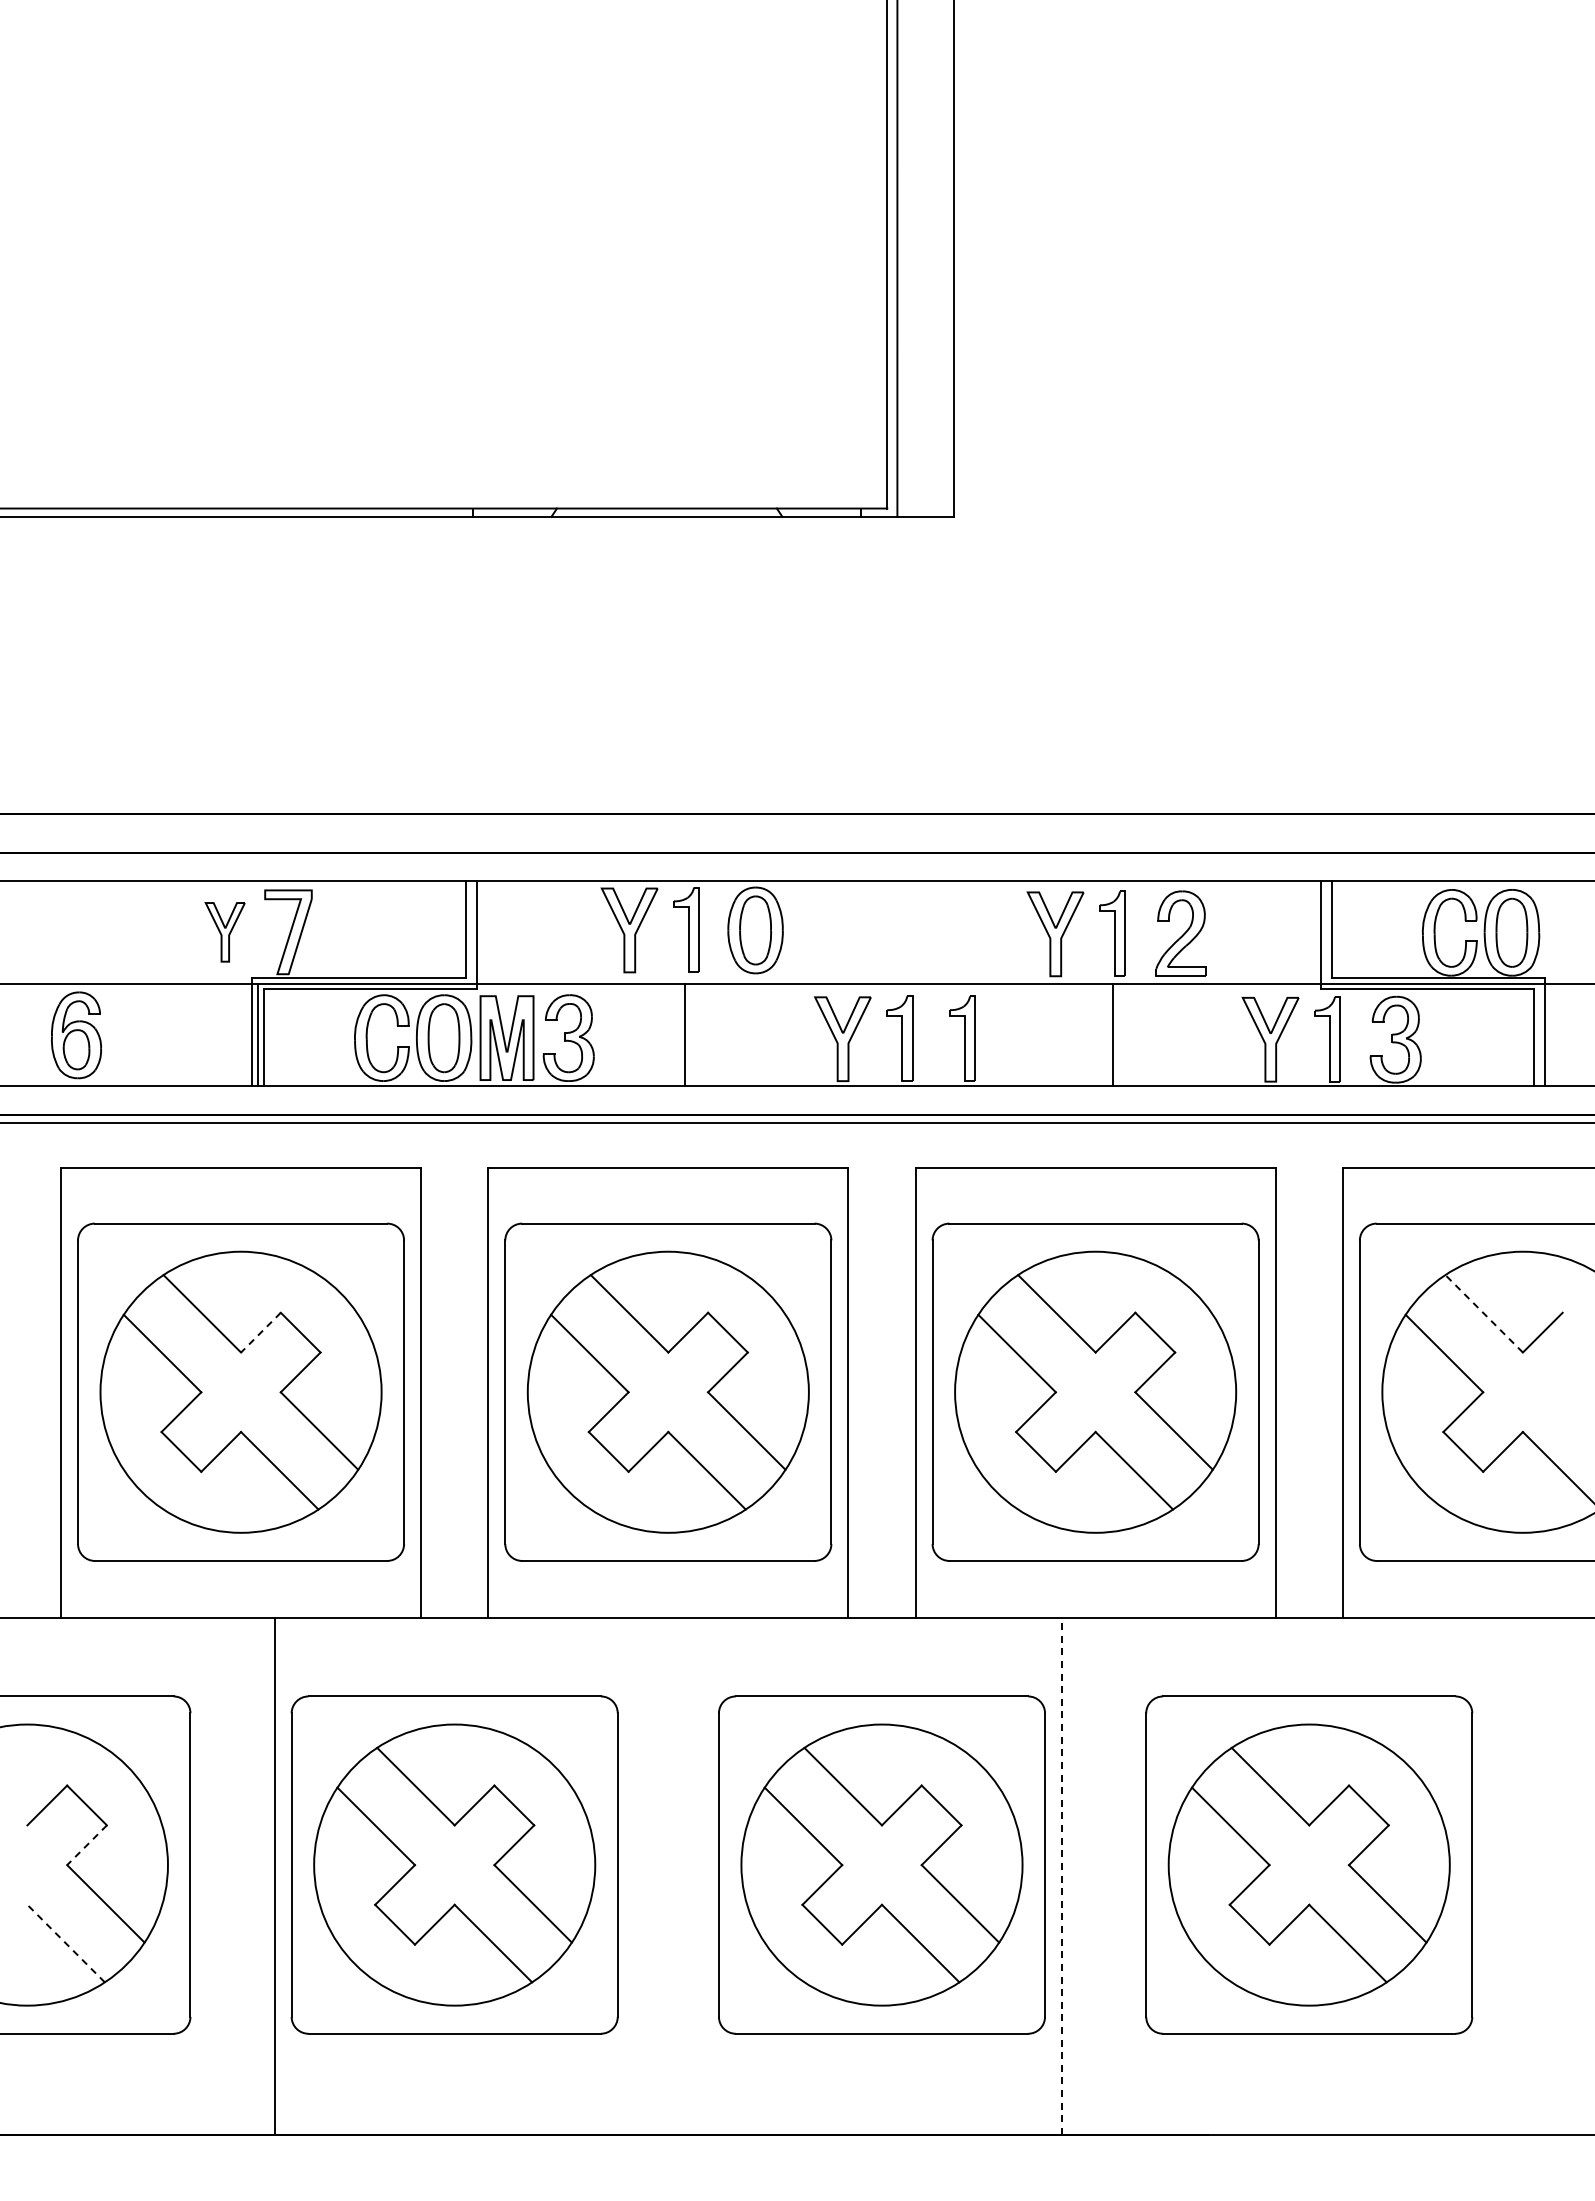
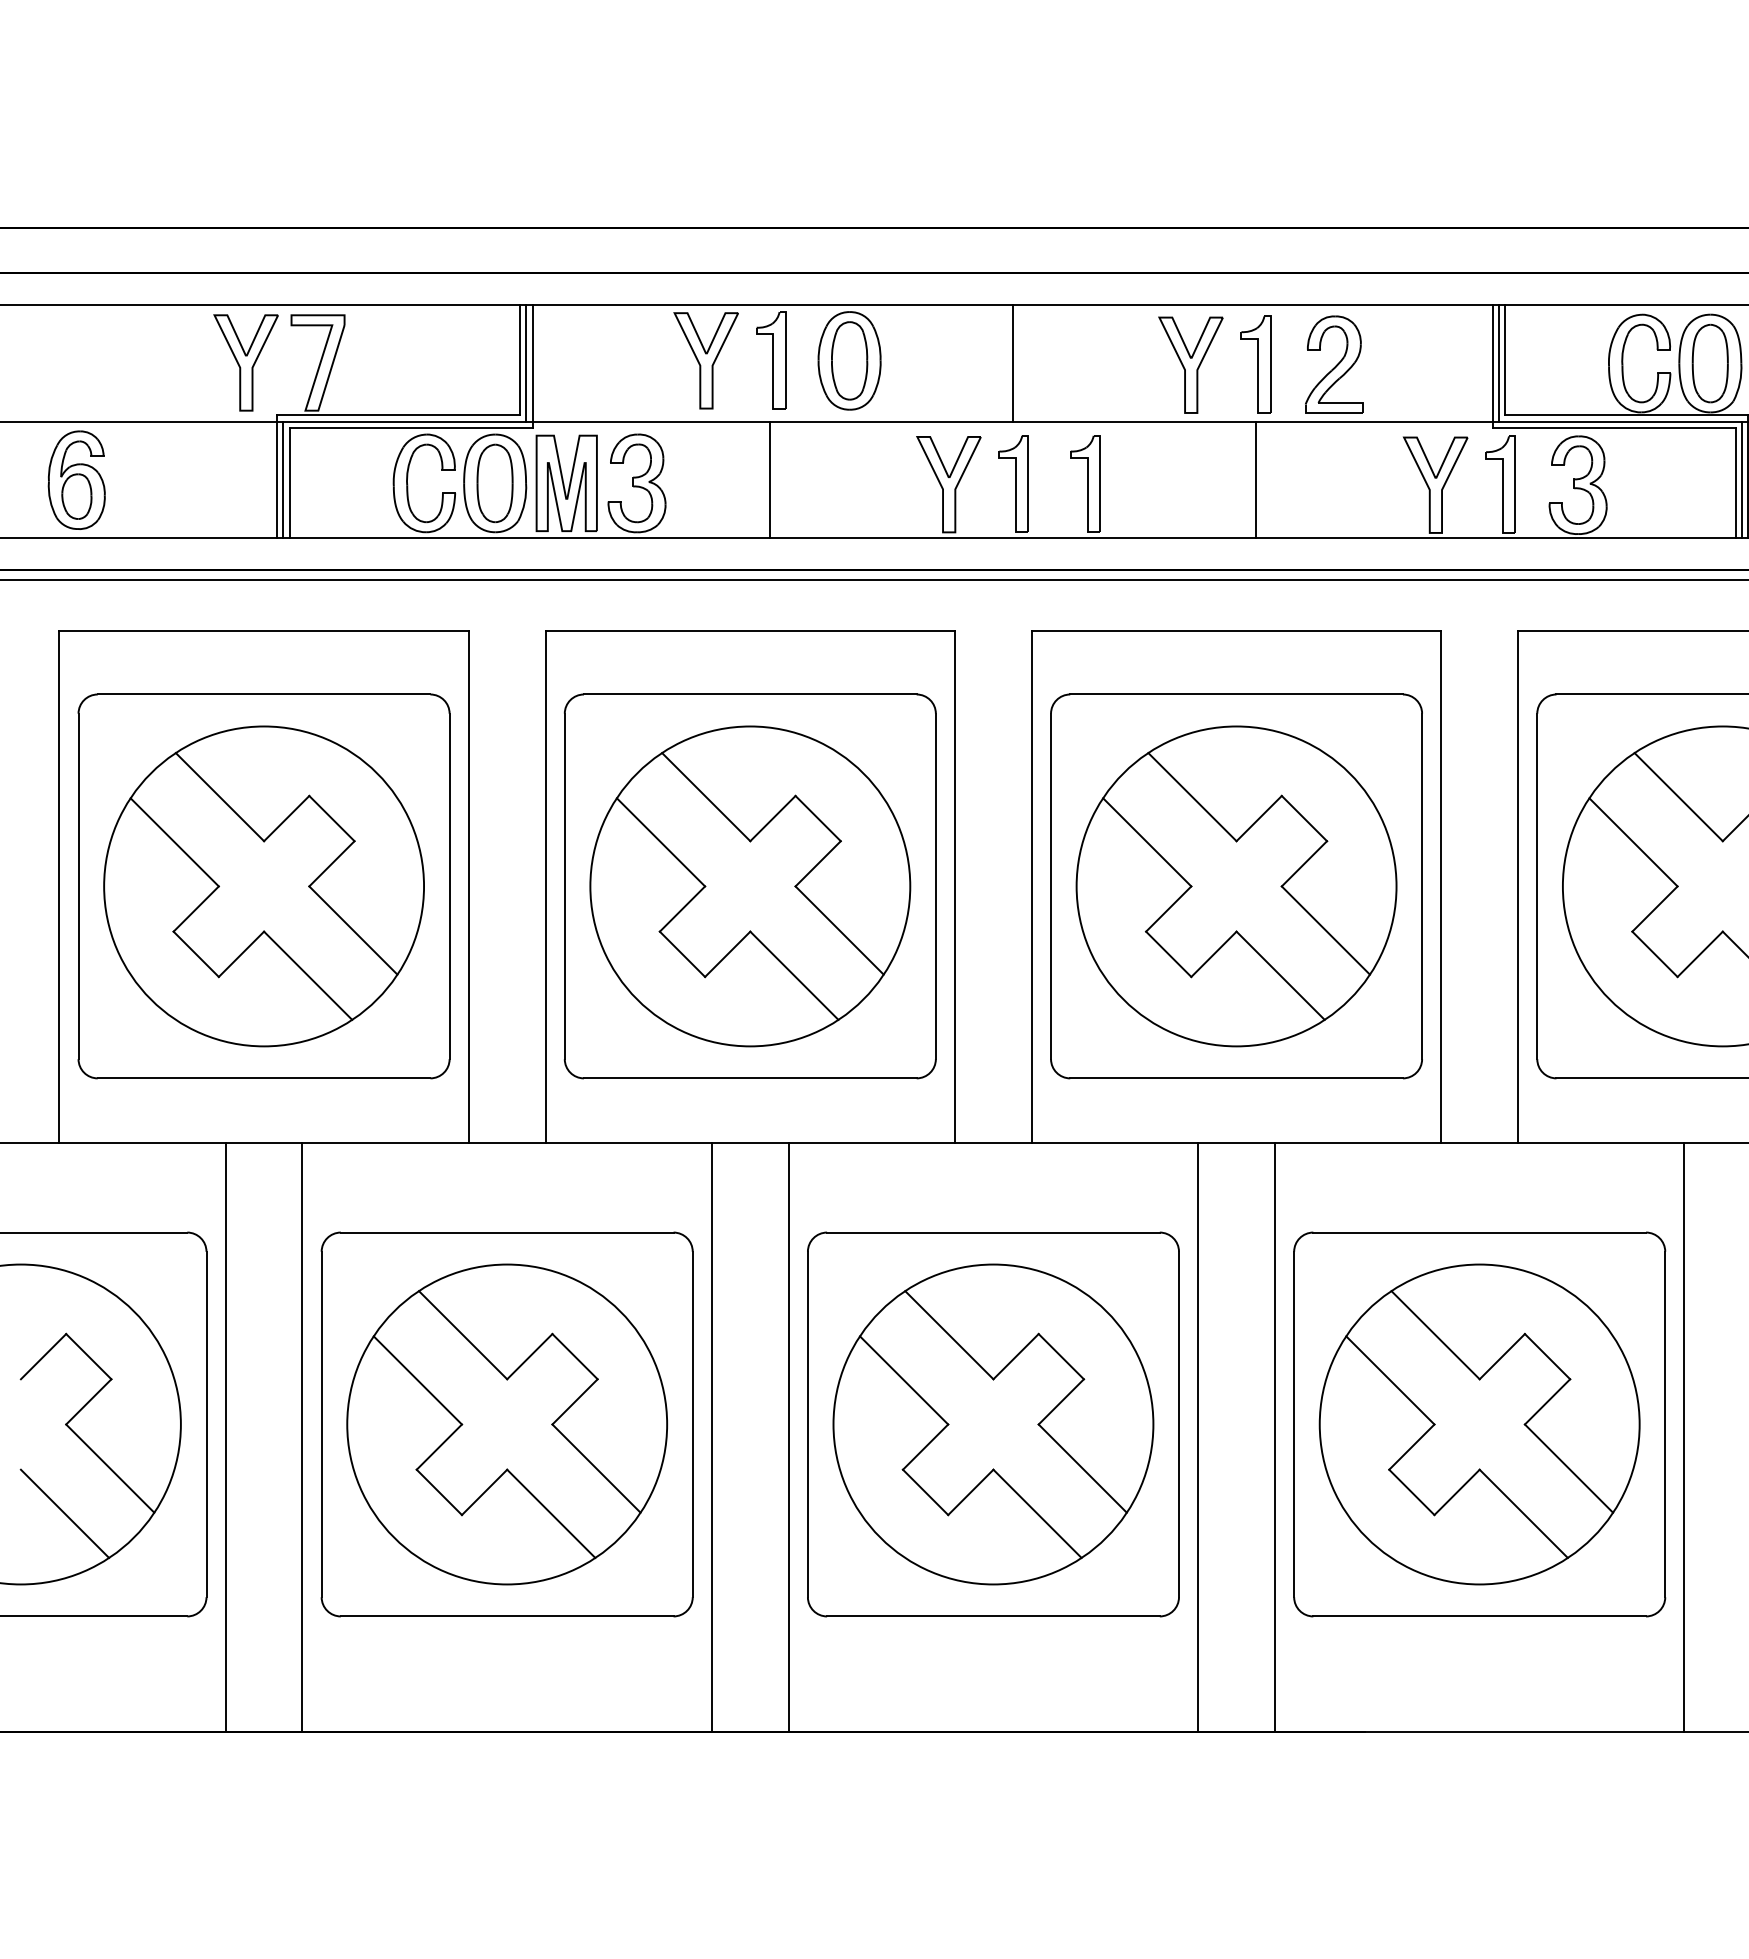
part: (224, 932) -> (245, 363), size x1.43
line: (471, 932) -> (526, 363), added
line: (898, 932) -> (1012, 363), added
line: (1326, 932) -> (1499, 363), added
line: (1539, 1034) -> (1741, 479), added
line: (1484, 1313) -> (1679, 796), dashed -> solid
line: (260, 1333) -> (286, 819), dashed -> solid
line: (86, 1845) -> (88, 1402), dashed -> solid
line: (207, 1875) -> (225, 1436), added
line: (634, 1875) -> (711, 1436), added
line: (702, 1875) -> (789, 1436), added
line: (1129, 1875) -> (1275, 1436), added
line: (1489, 1875) -> (1684, 1436), added
line: (1061, 1876) -> (1197, 1437), dashed -> solid
line: (66, 1943) -> (65, 1513), dashed -> solid

